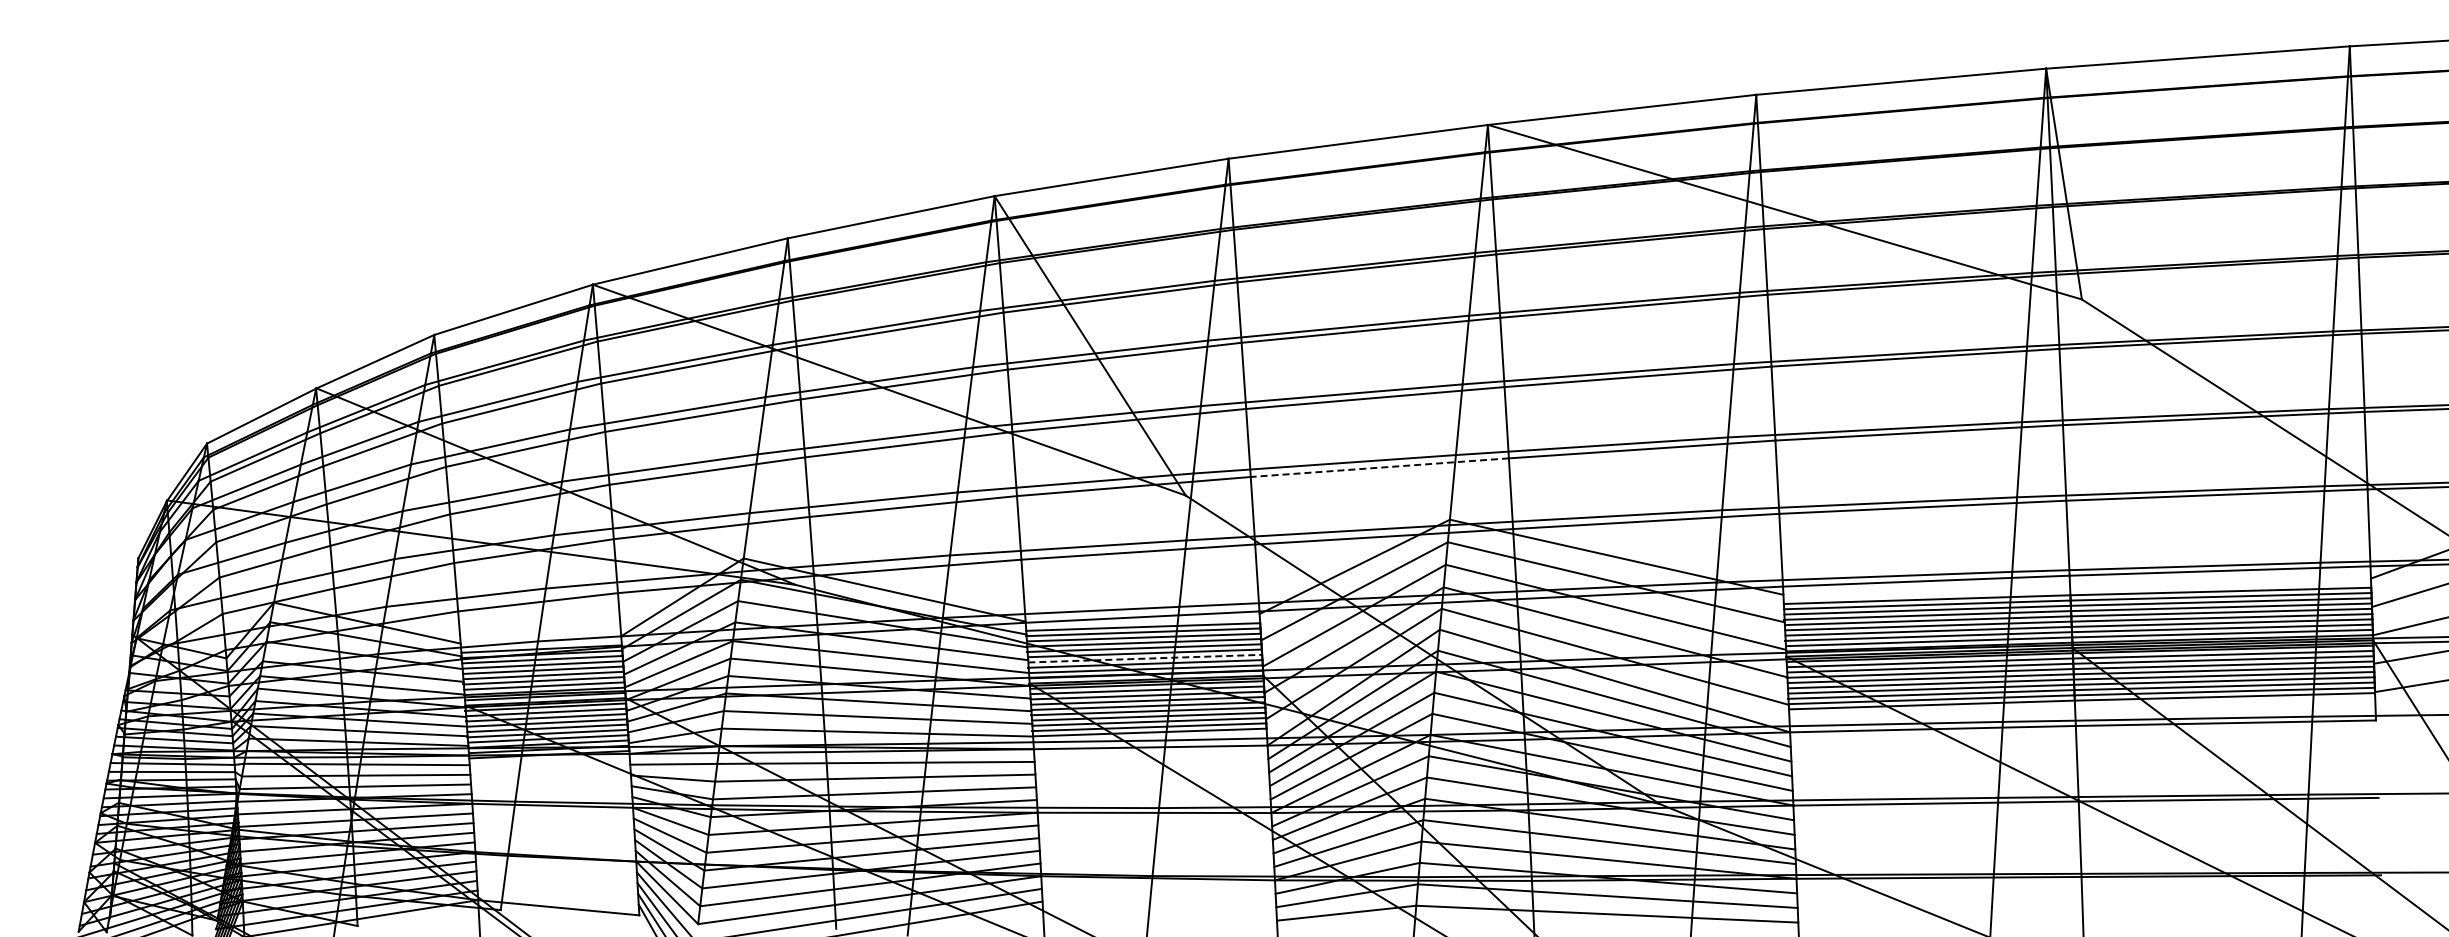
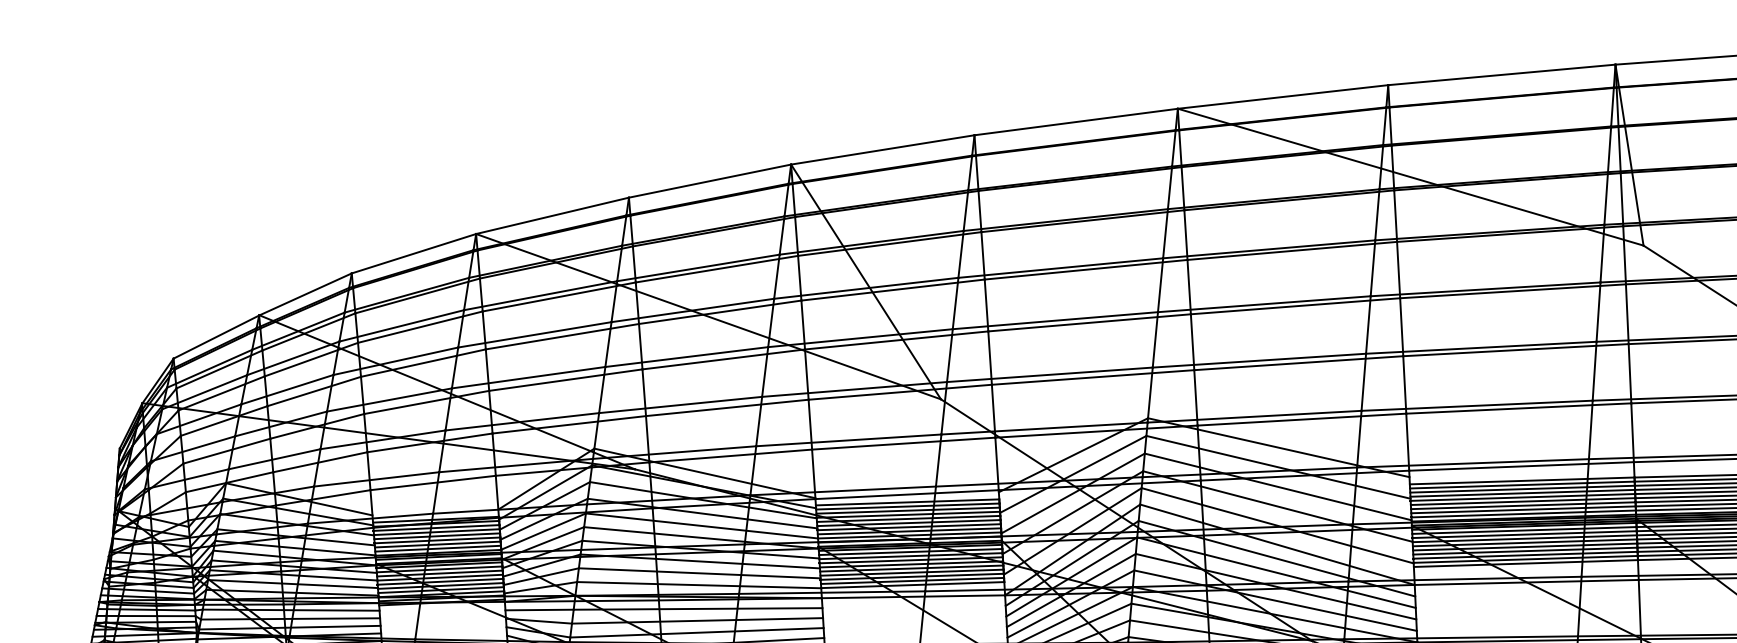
line: (1379, 467) -> (1092, 377), dashed -> solid
line: (1145, 658) -> (909, 527), dashed -> solid

